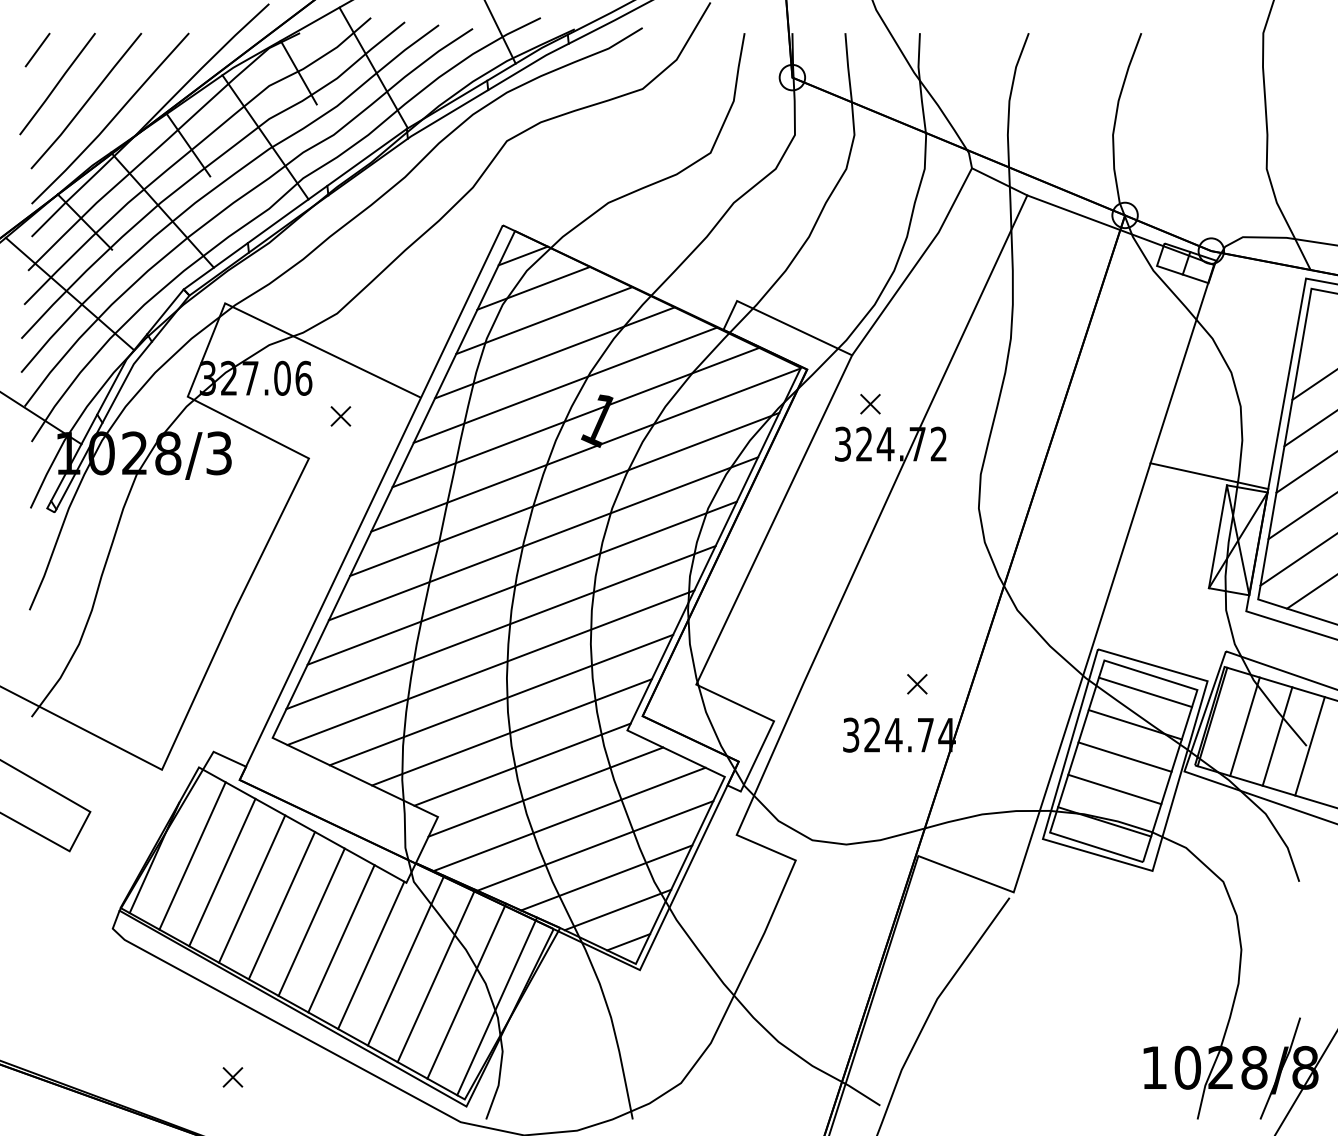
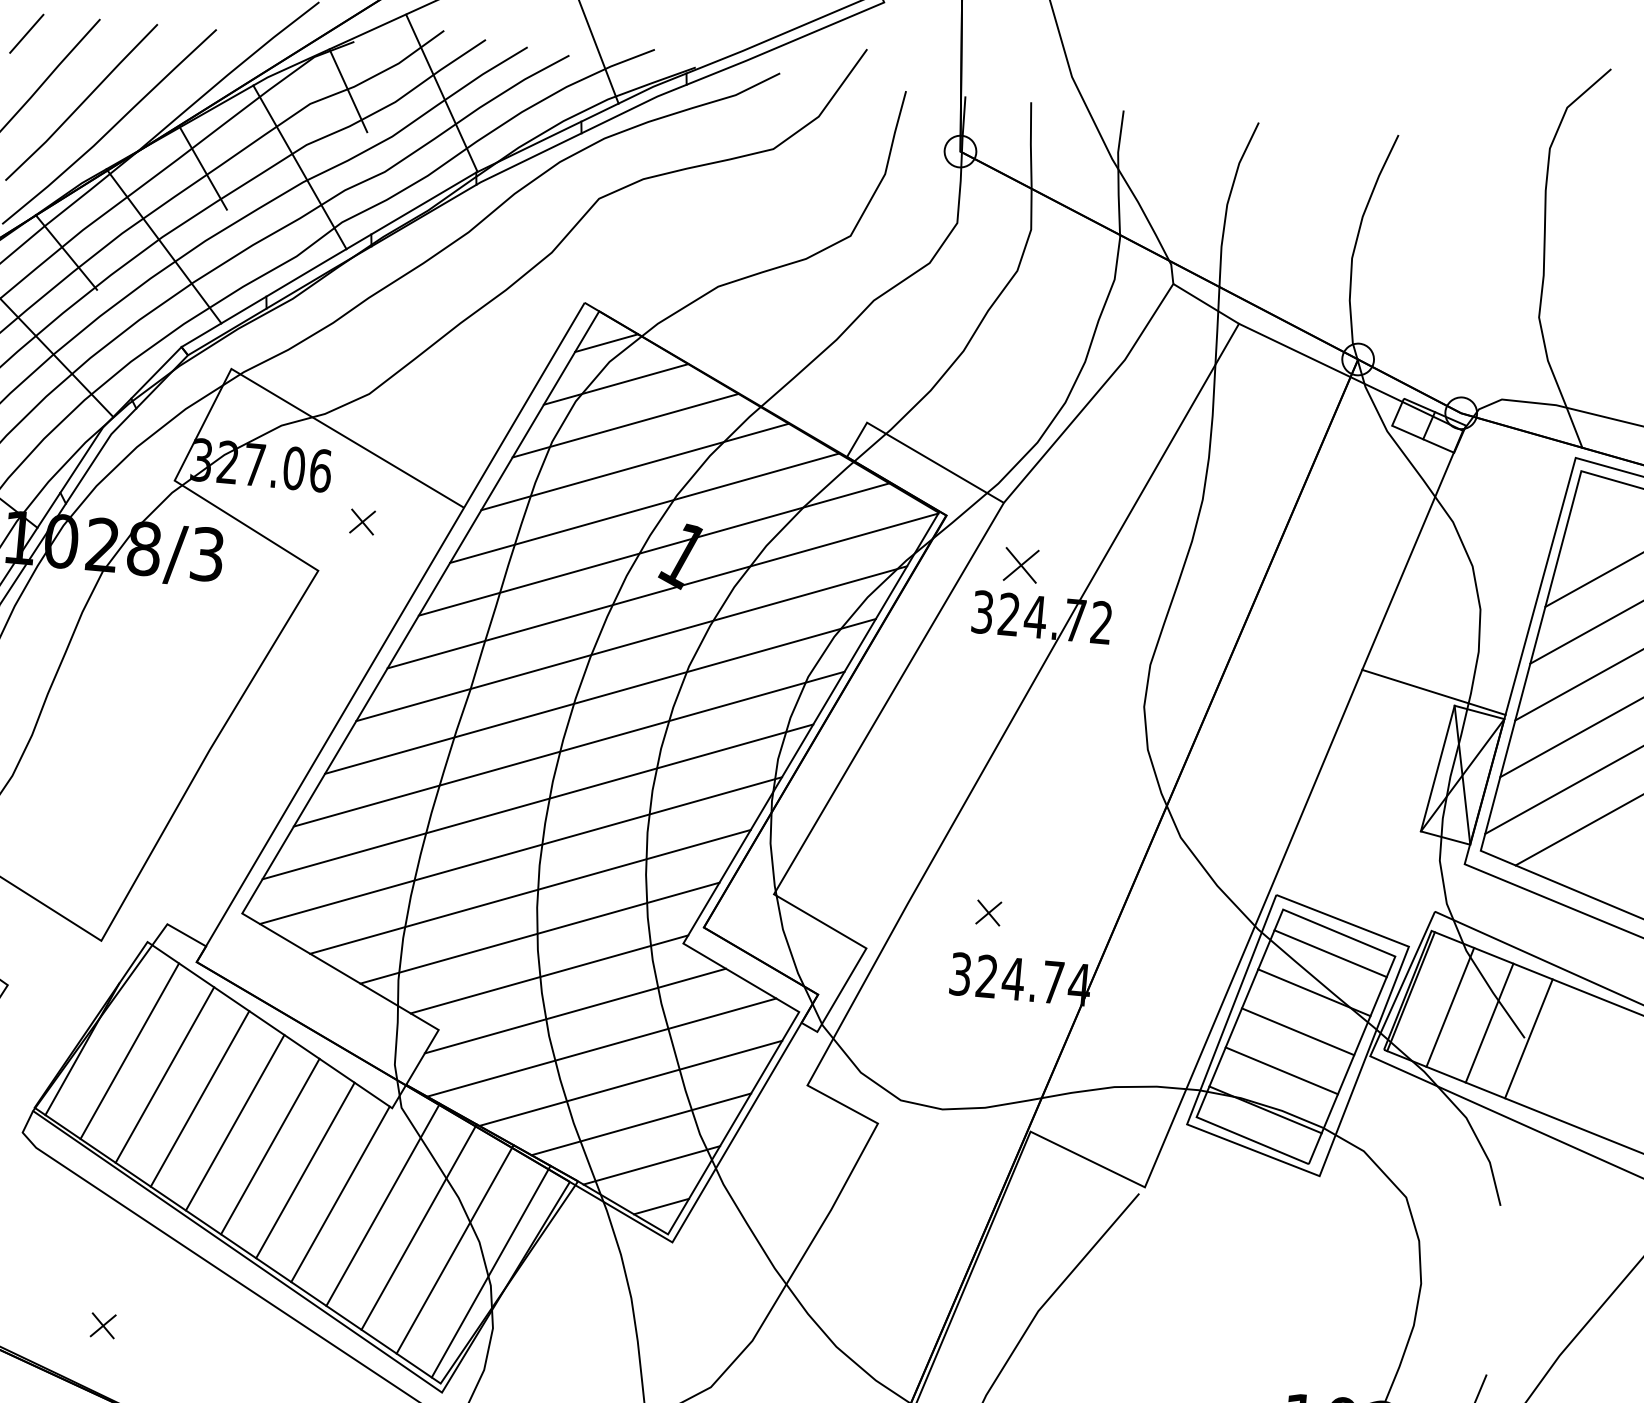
part: (870, 404) -> (1021, 565), size x1.4
part: (917, 684) -> (988, 913), moved
part: (232, 1077) -> (102, 1325), moved

